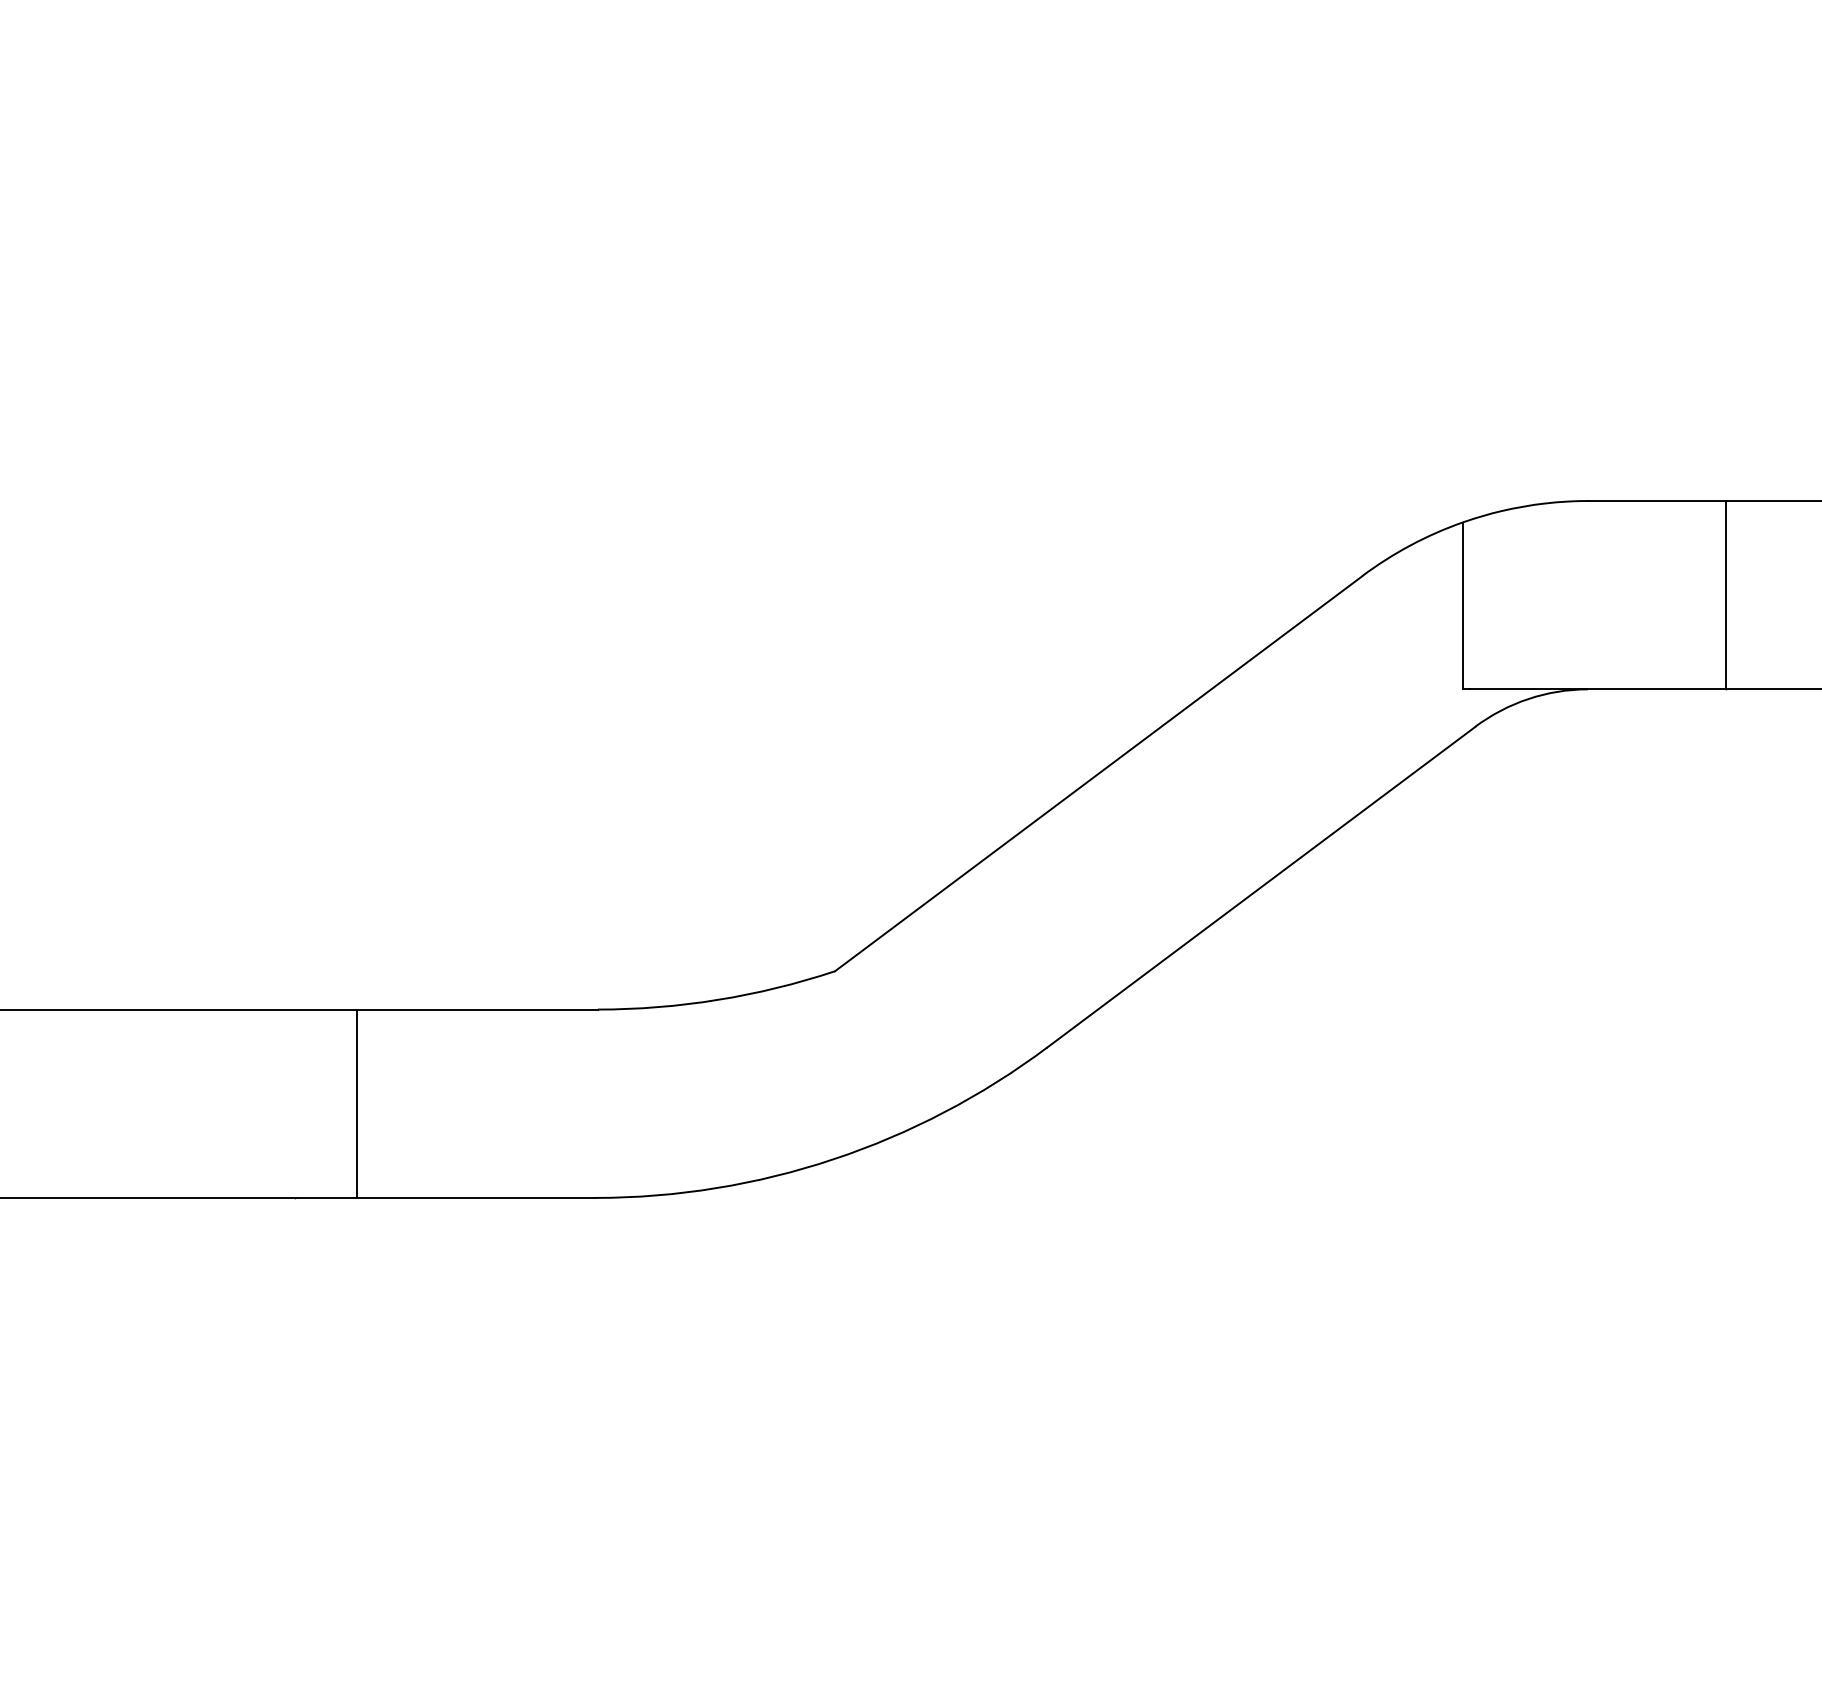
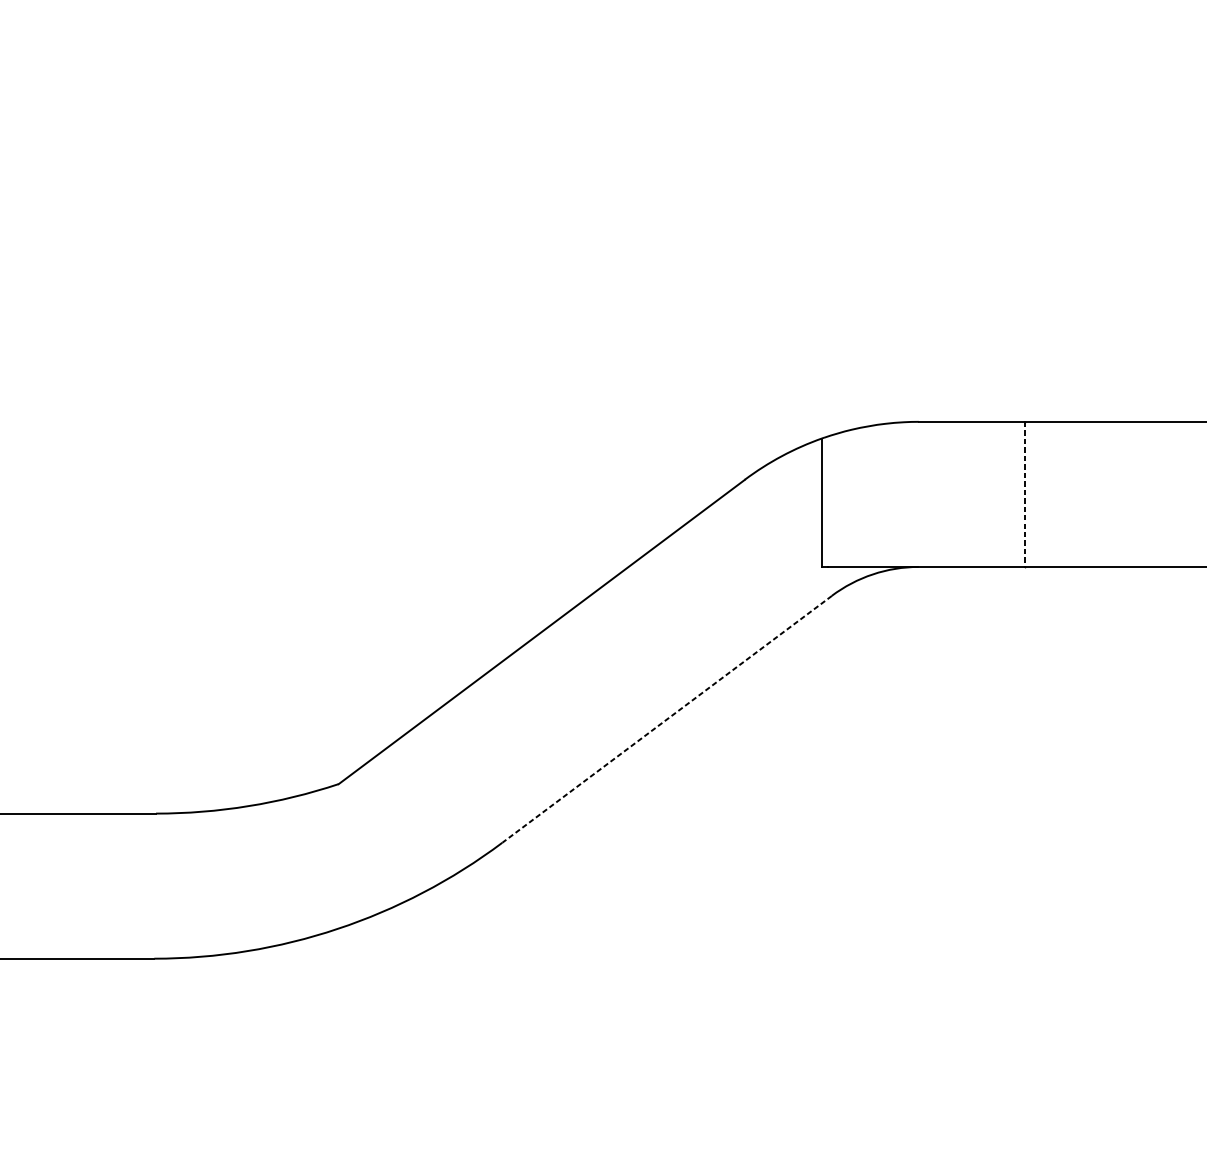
line: (1726, 595) -> (1025, 494), solid -> dashed
line: (1260, 887) -> (666, 719), solid -> dashed

